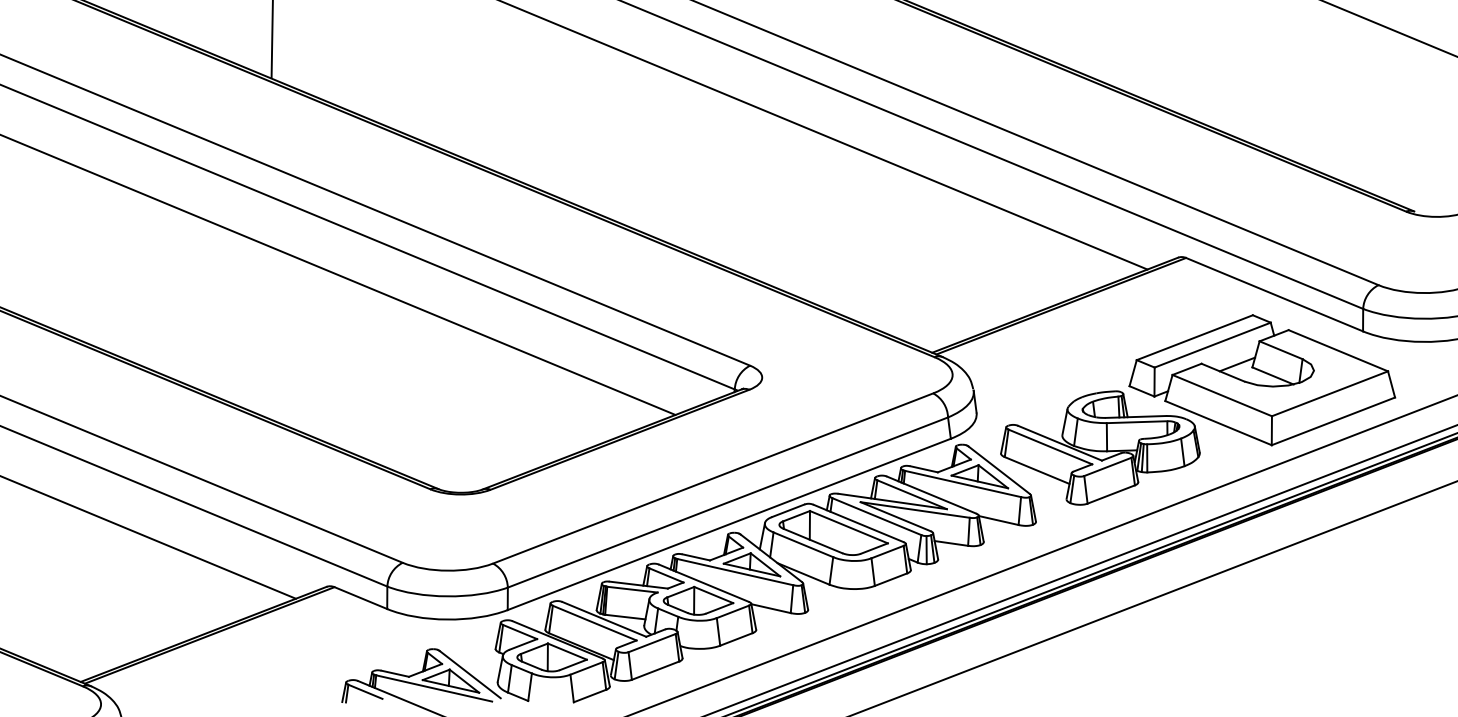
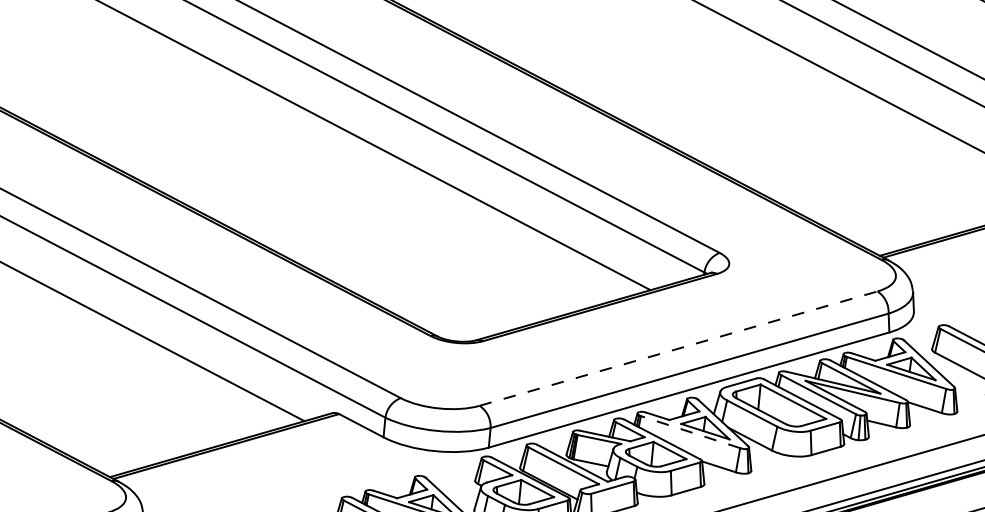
line: (713, 478) -> (678, 348), solid -> dashed
line: (734, 571) -> (689, 431), solid -> dashed

